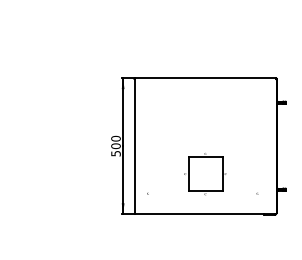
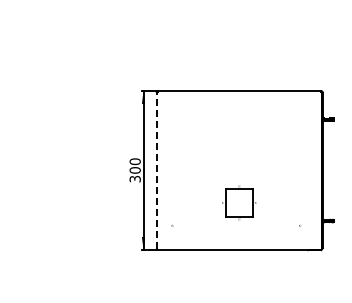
line: (134, 146) -> (156, 170), solid -> dashed
text: (115, 154) -> (134, 179), 500 -> 300
part: (205, 173) -> (239, 202), size x0.7

